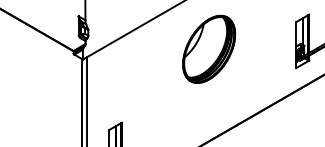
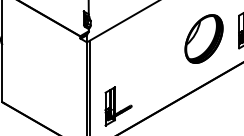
part: (208, 48) -> (203, 38), moved

